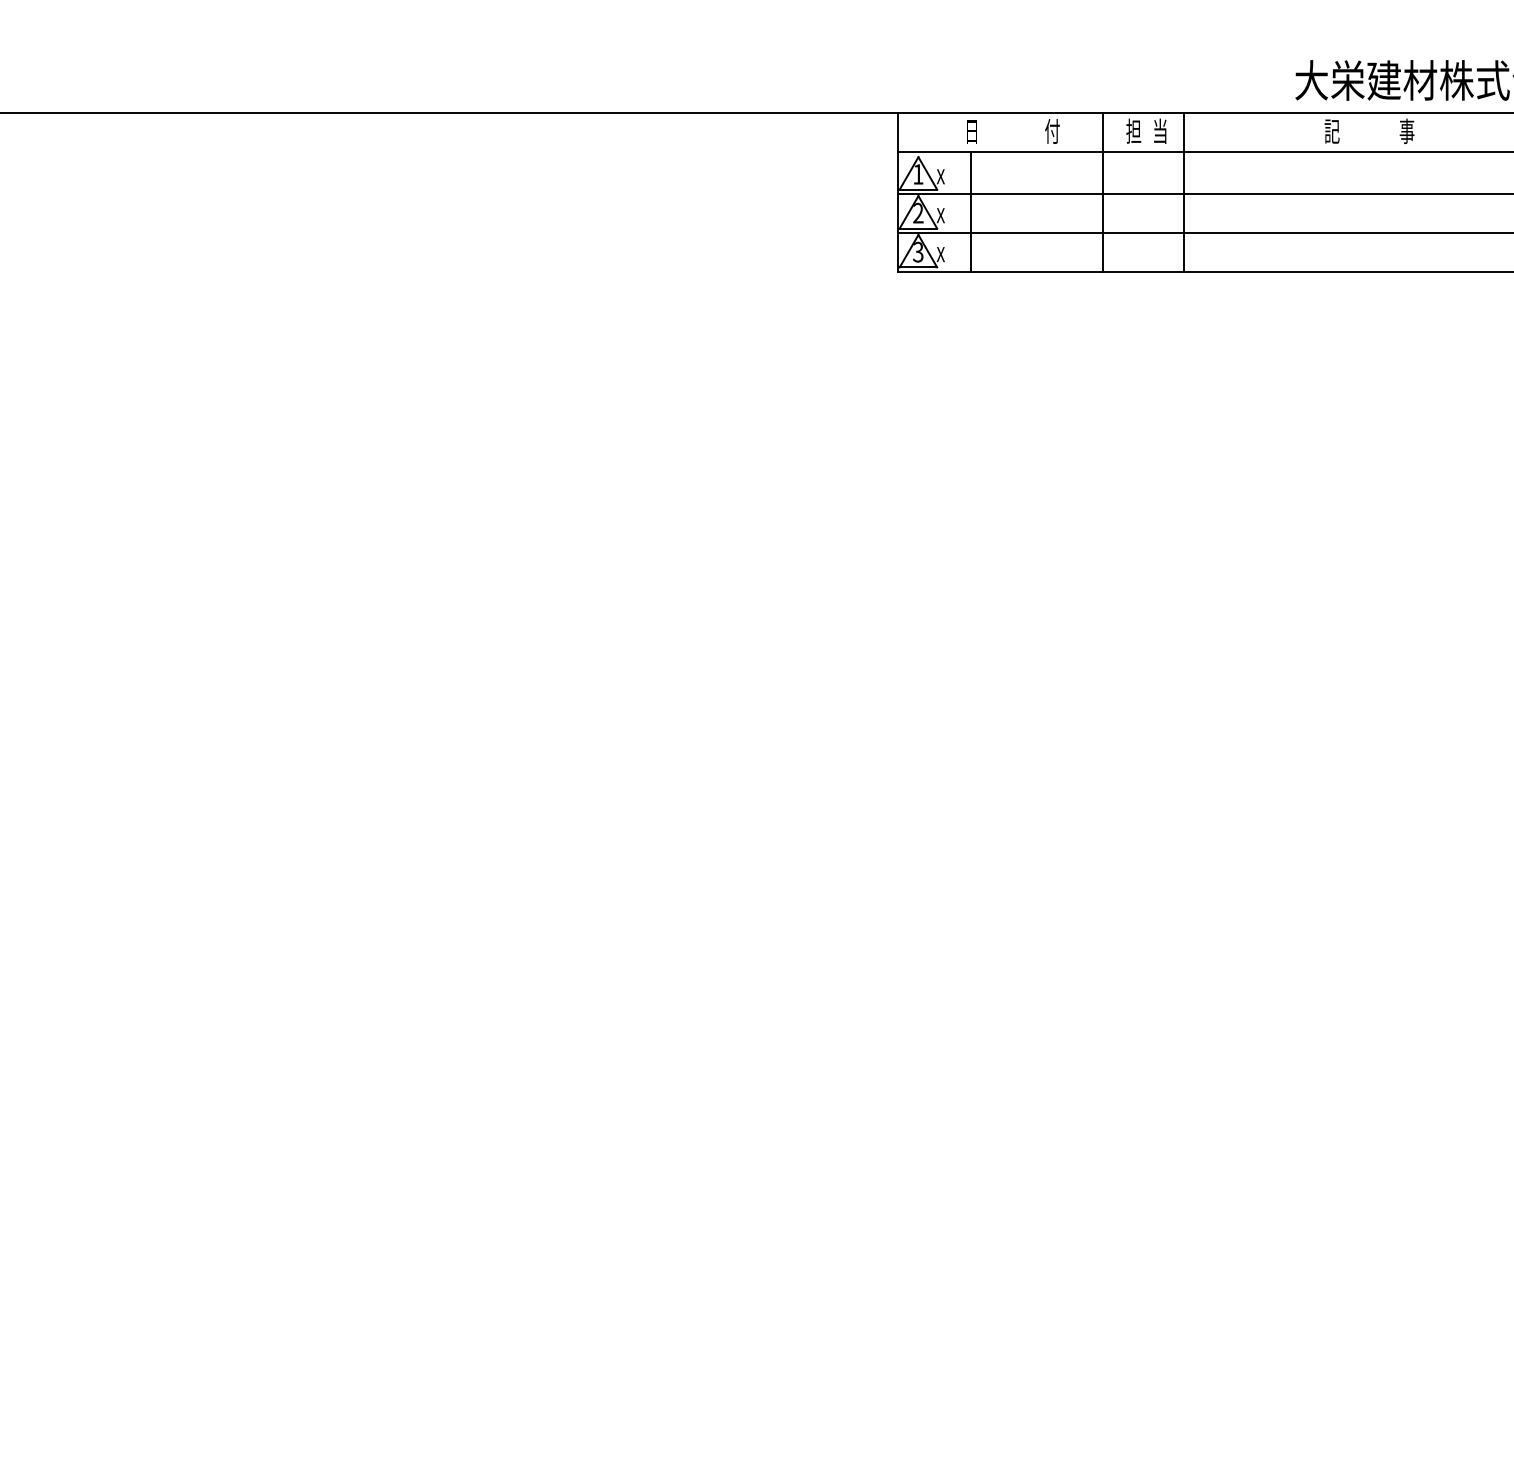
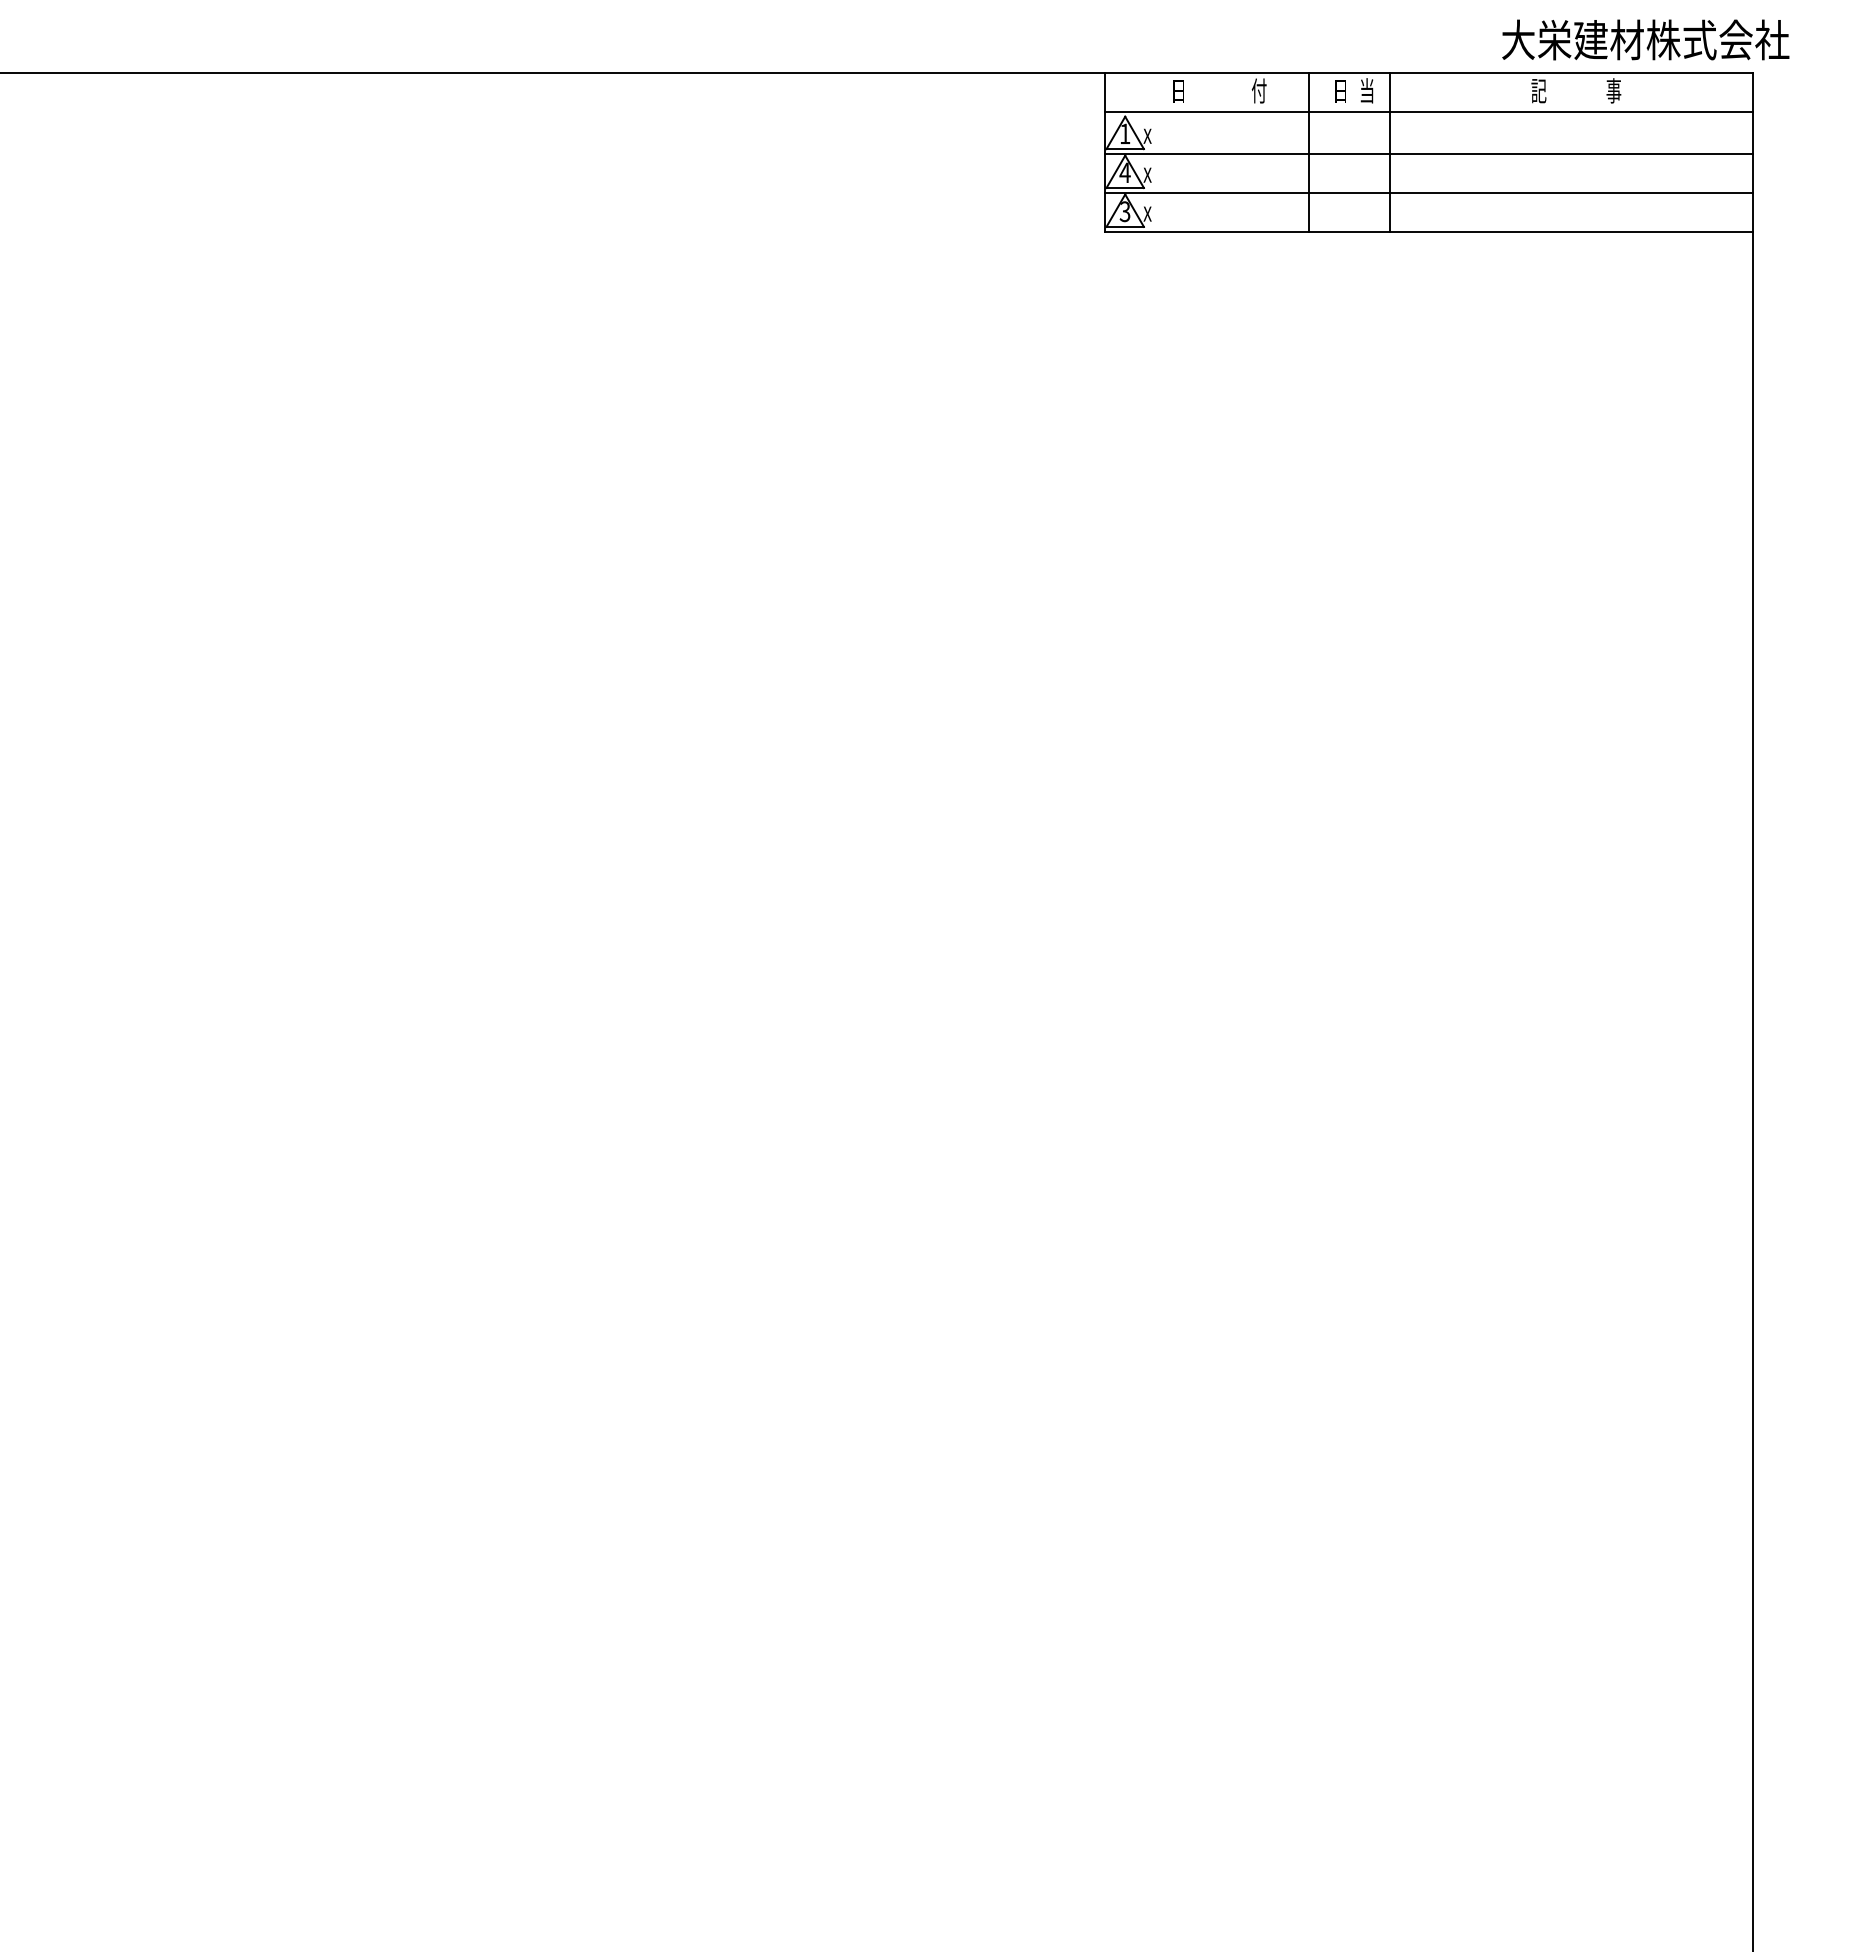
text: (1133, 130) -> (1340, 90), 担 -> 日
line: (970, 211) -> (1177, 171), removed
text: (917, 212) -> (1124, 172), 2 -> 4

